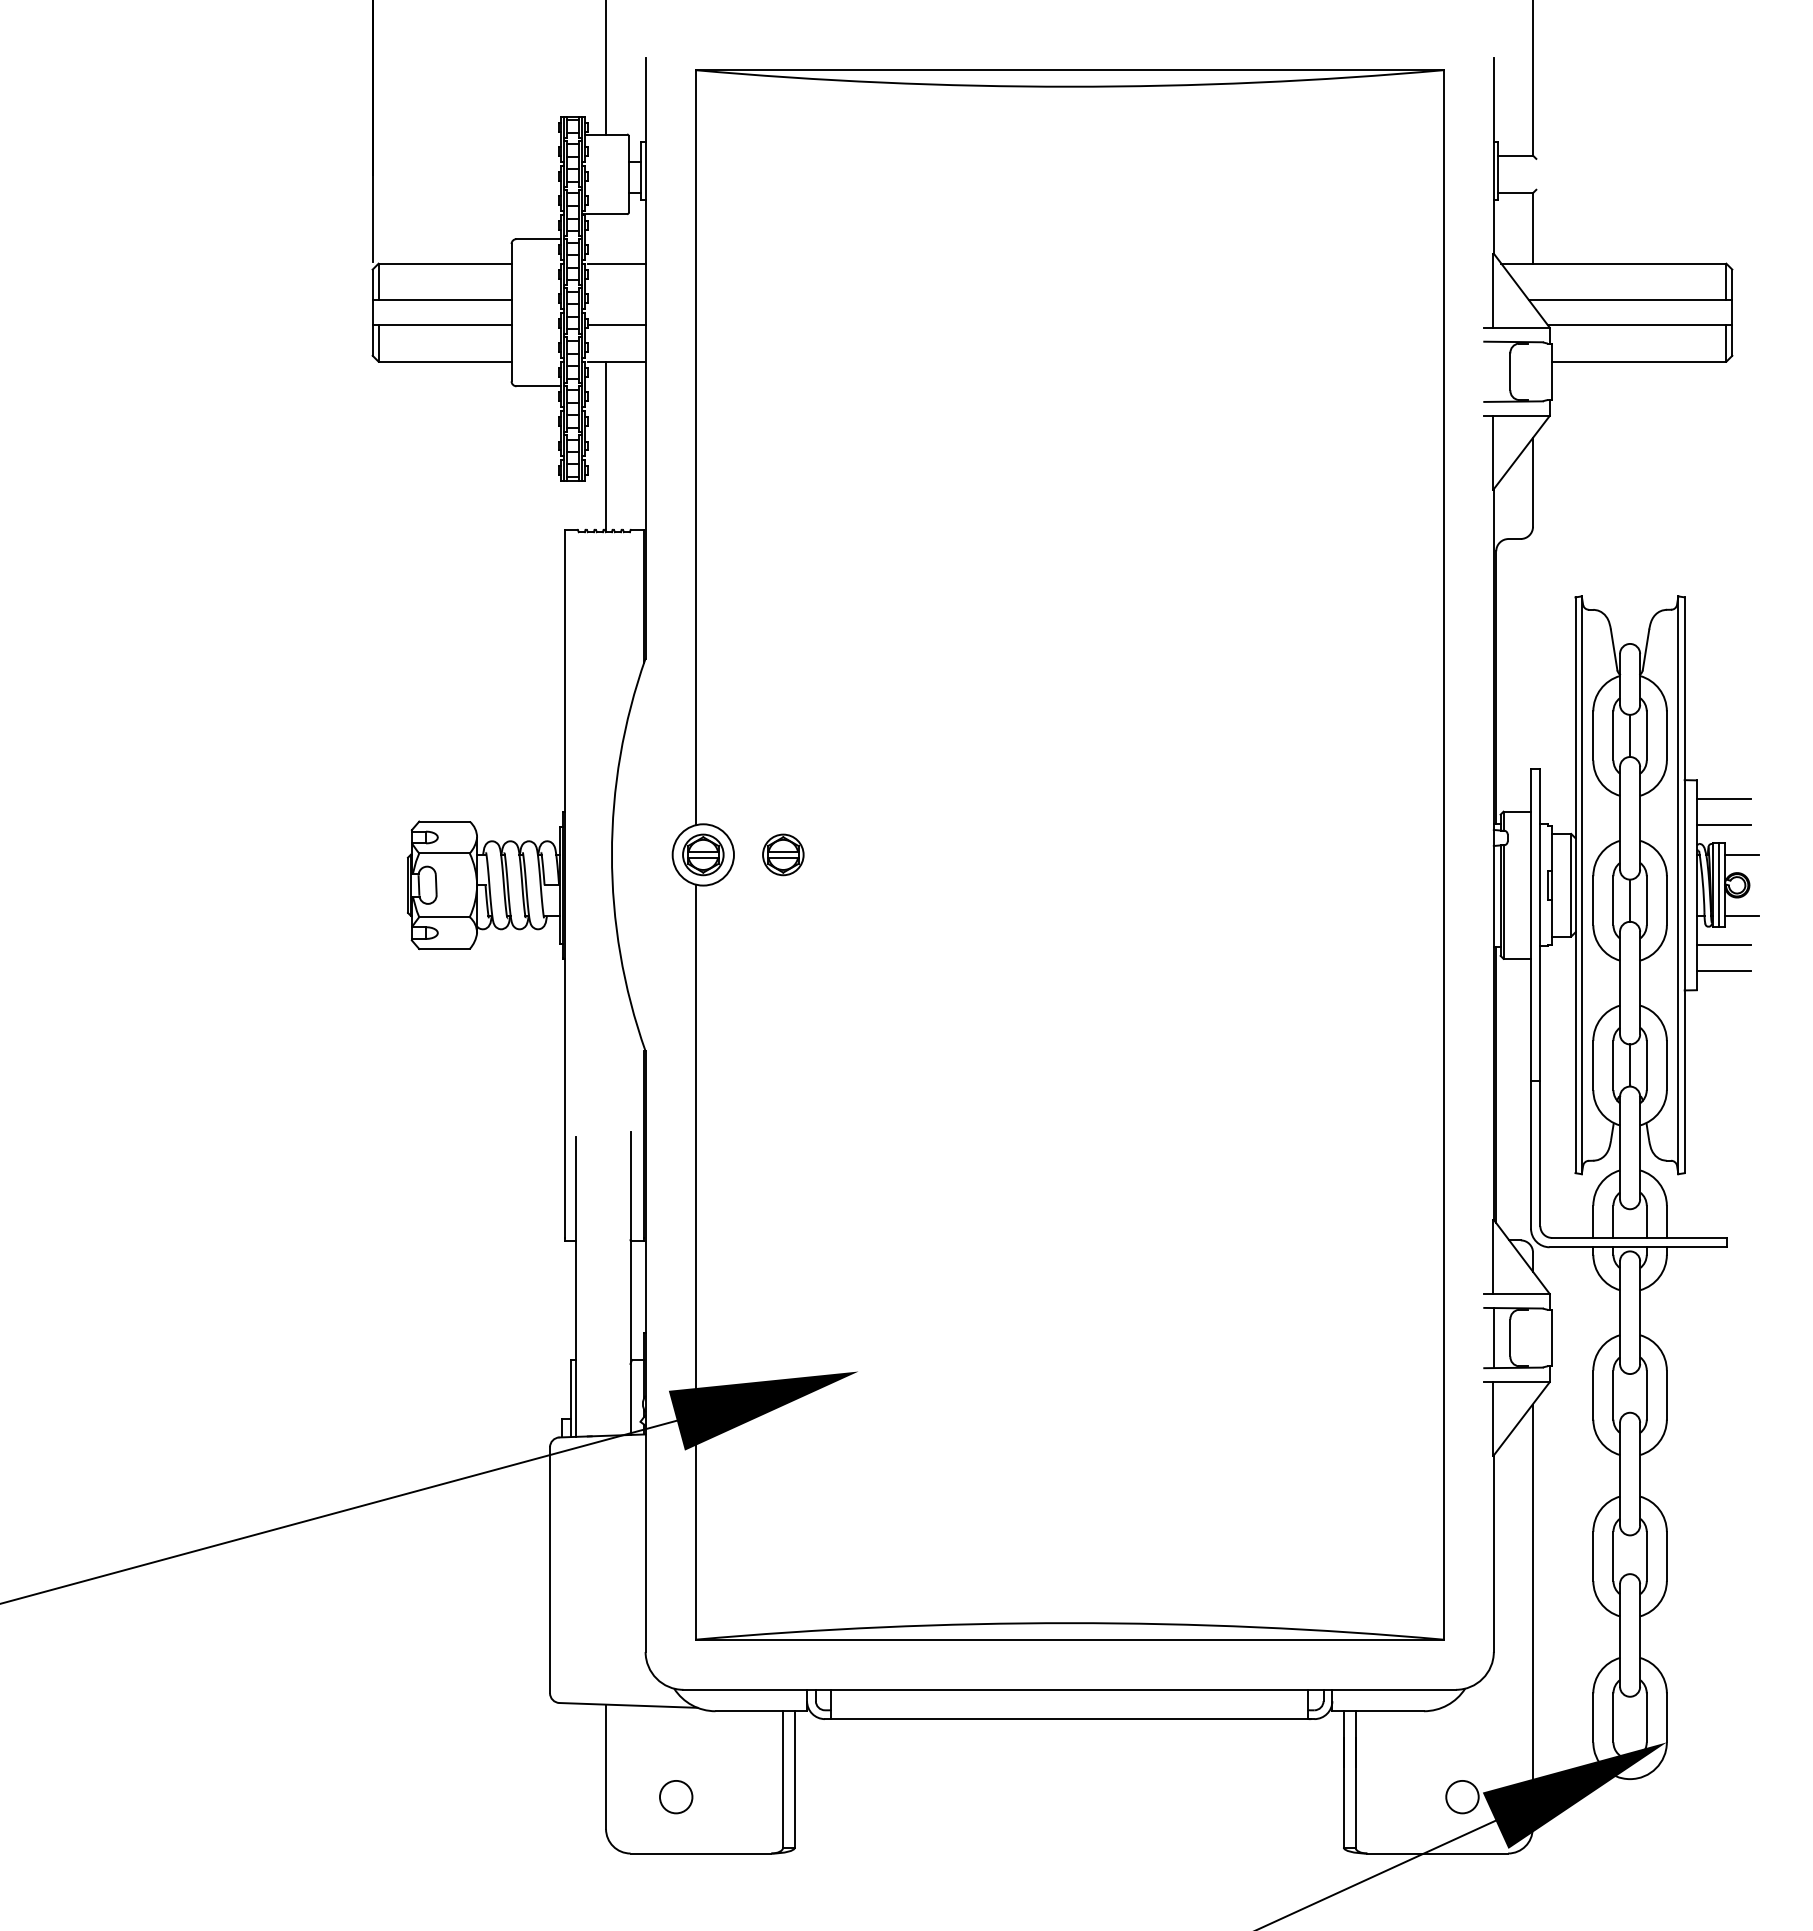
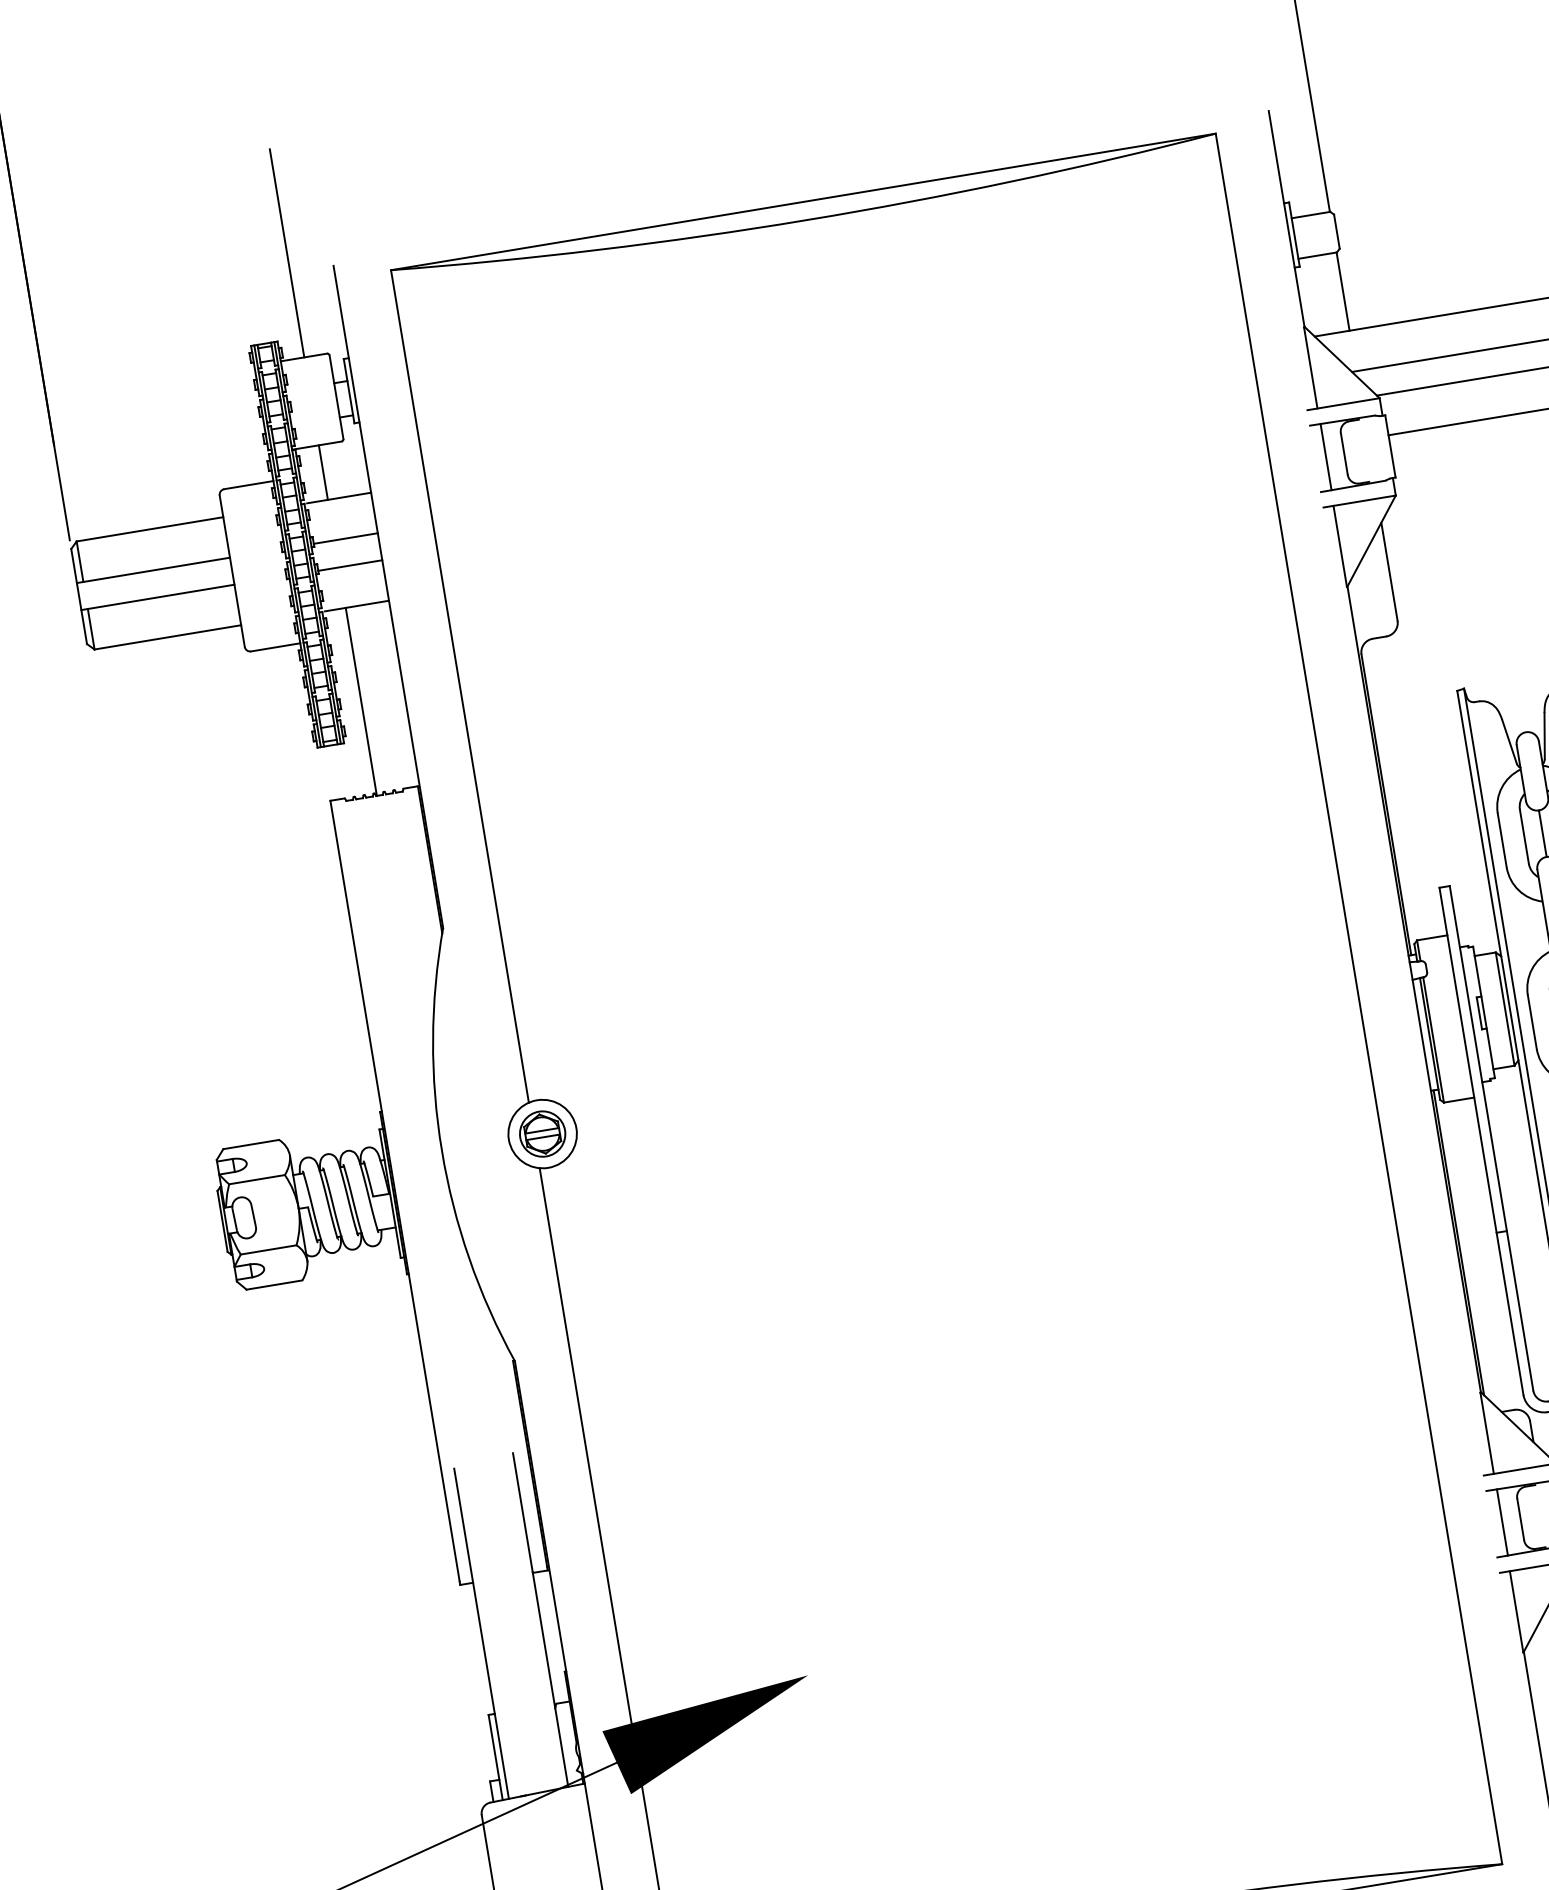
line: (1536, 173) -> (1336, 230), added
line: (606, 238) -> (323, 472), added
line: (616, 300) -> (345, 538), added
line: (1493, 371) -> (1325, 456), added
part: (783, 854) -> (630, 1118), removed

